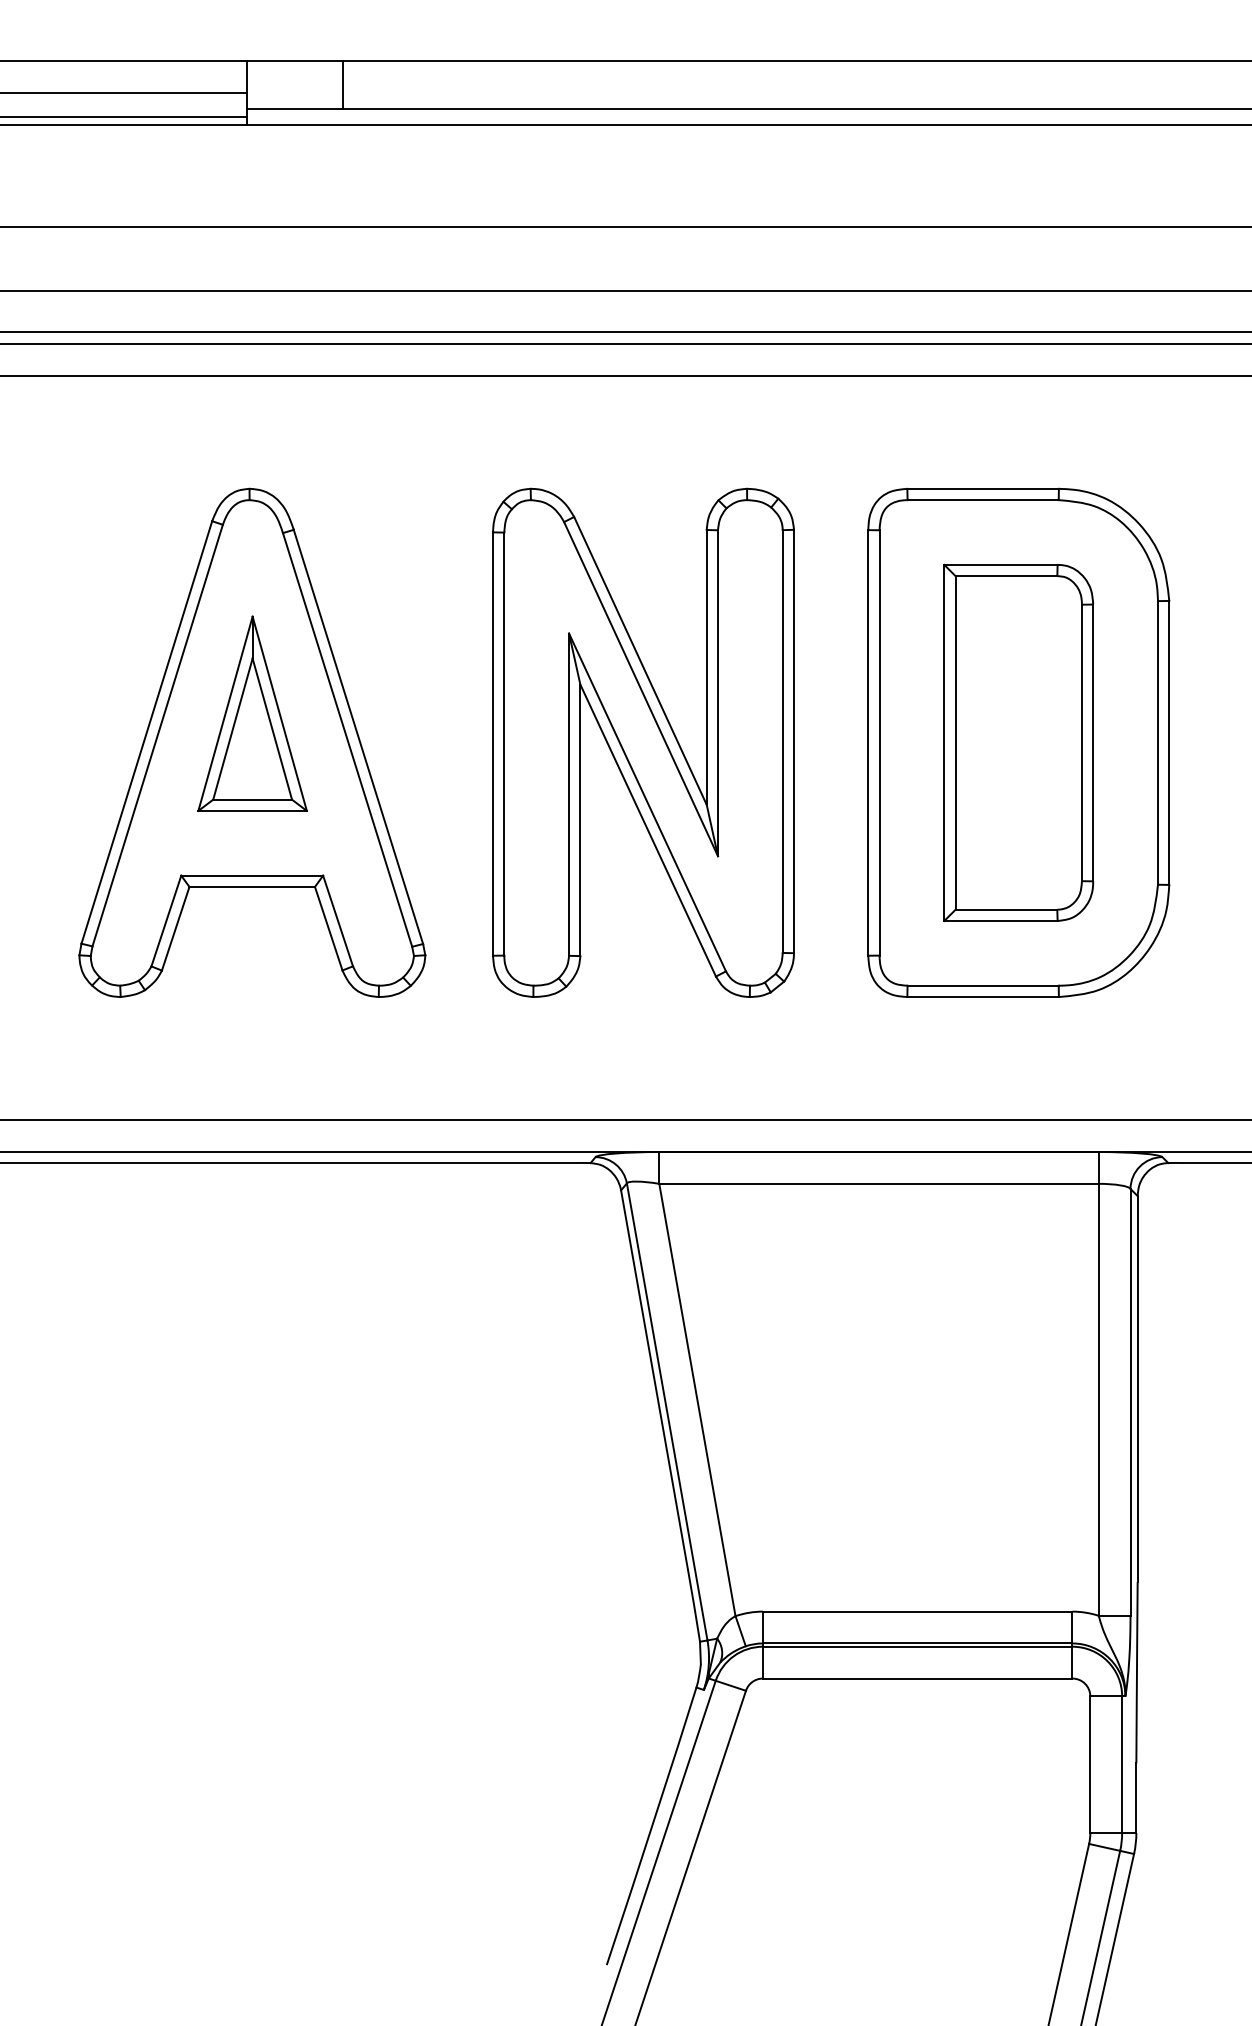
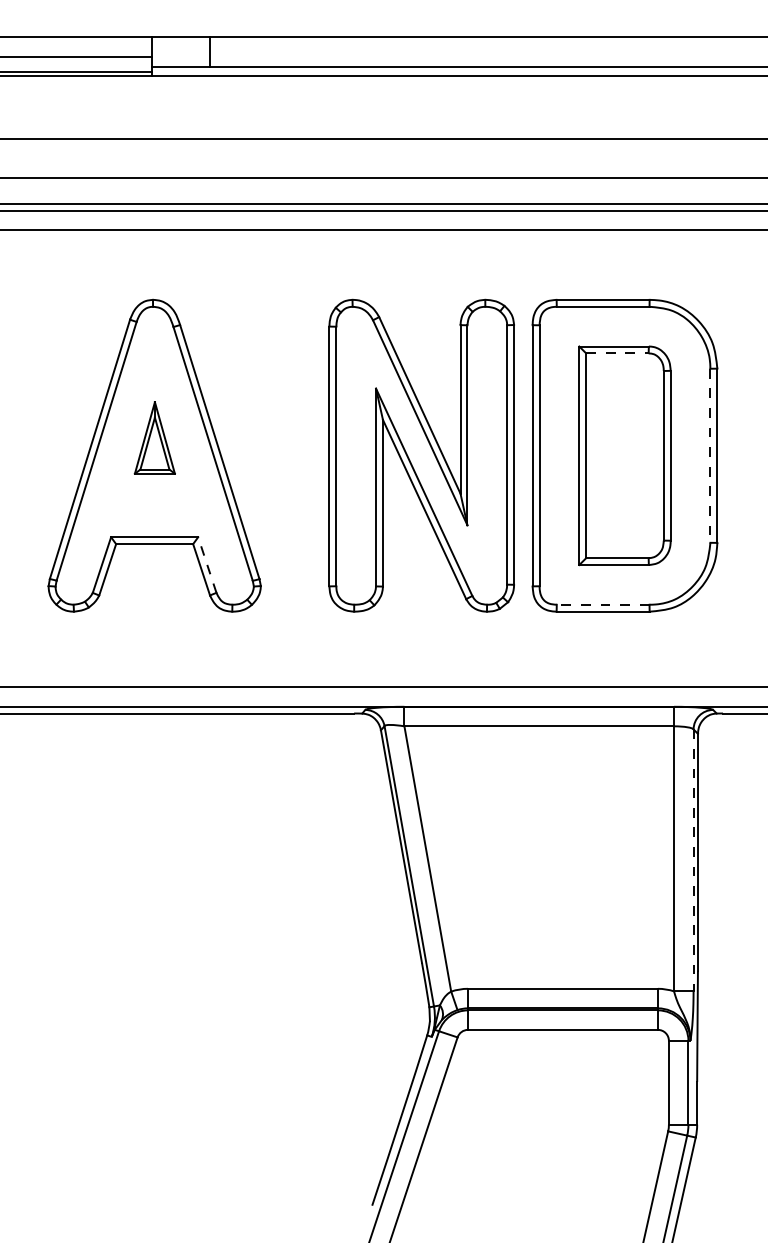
line: (1006, 576) -> (617, 353), solid -> dashed
part: (251, 713) -> (154, 437), size x0.6
part: (643, 742) -> (421, 455), moved
line: (1158, 744) -> (710, 456), solid -> dashed
line: (338, 920) -> (207, 564), solid -> dashed
line: (982, 985) -> (602, 604), solid -> dashed
line: (1130, 1402) -> (693, 860), solid -> dashed

